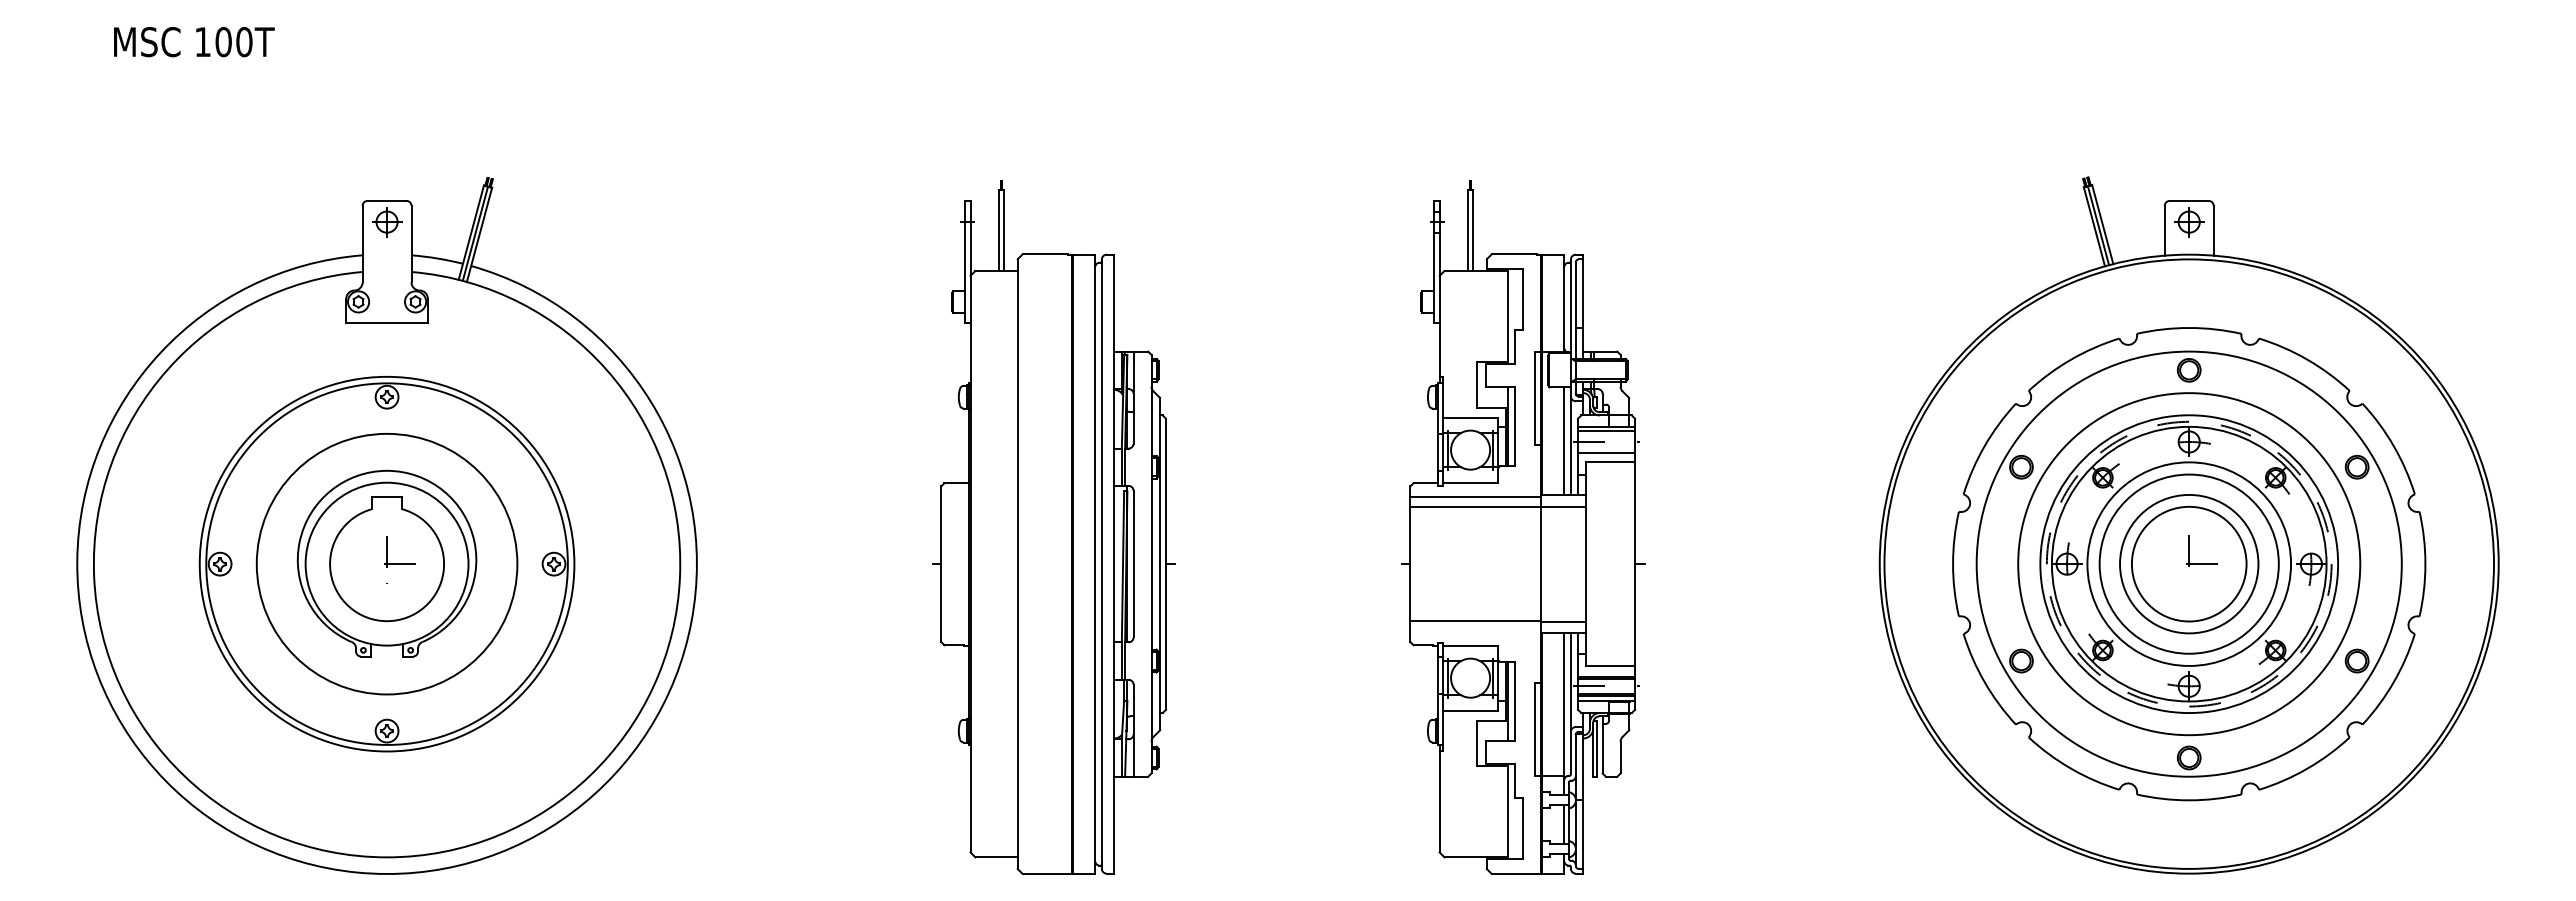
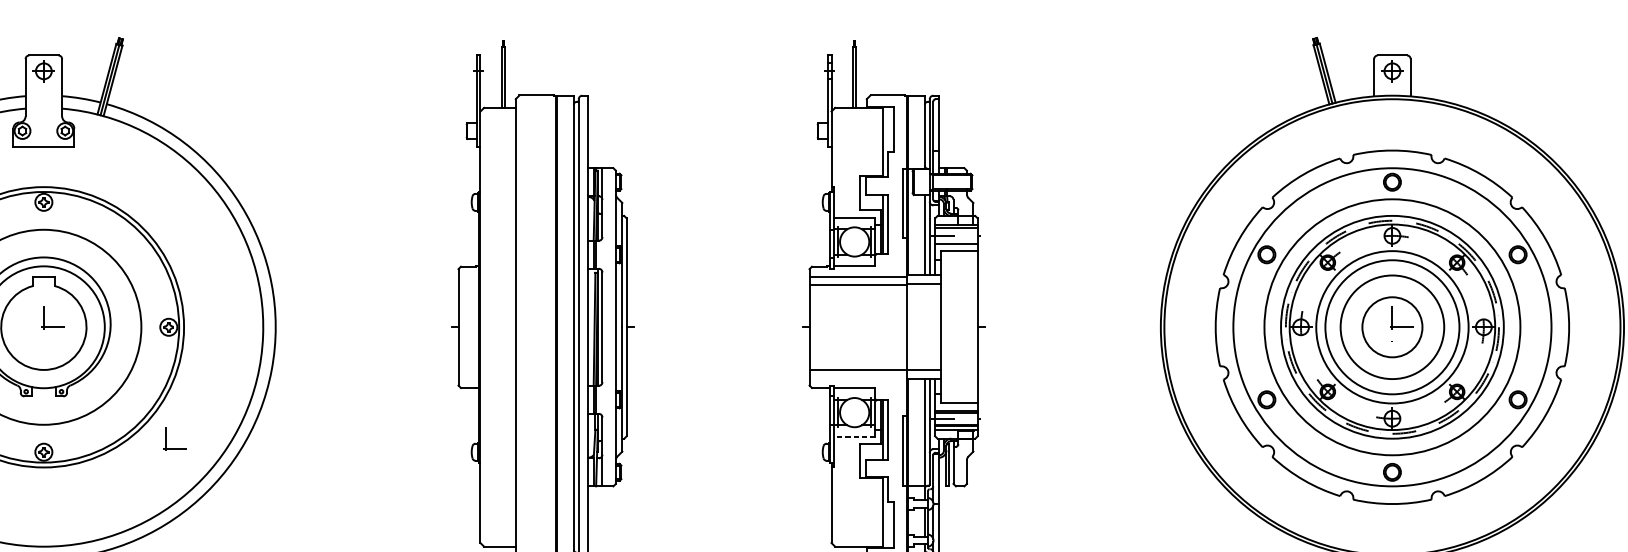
circle: (2188, 563) -> (1391, 326), size x0.7
line: (1470, 710) -> (854, 436), solid -> dashed
part: (562, 721) -> (175, 445), added

